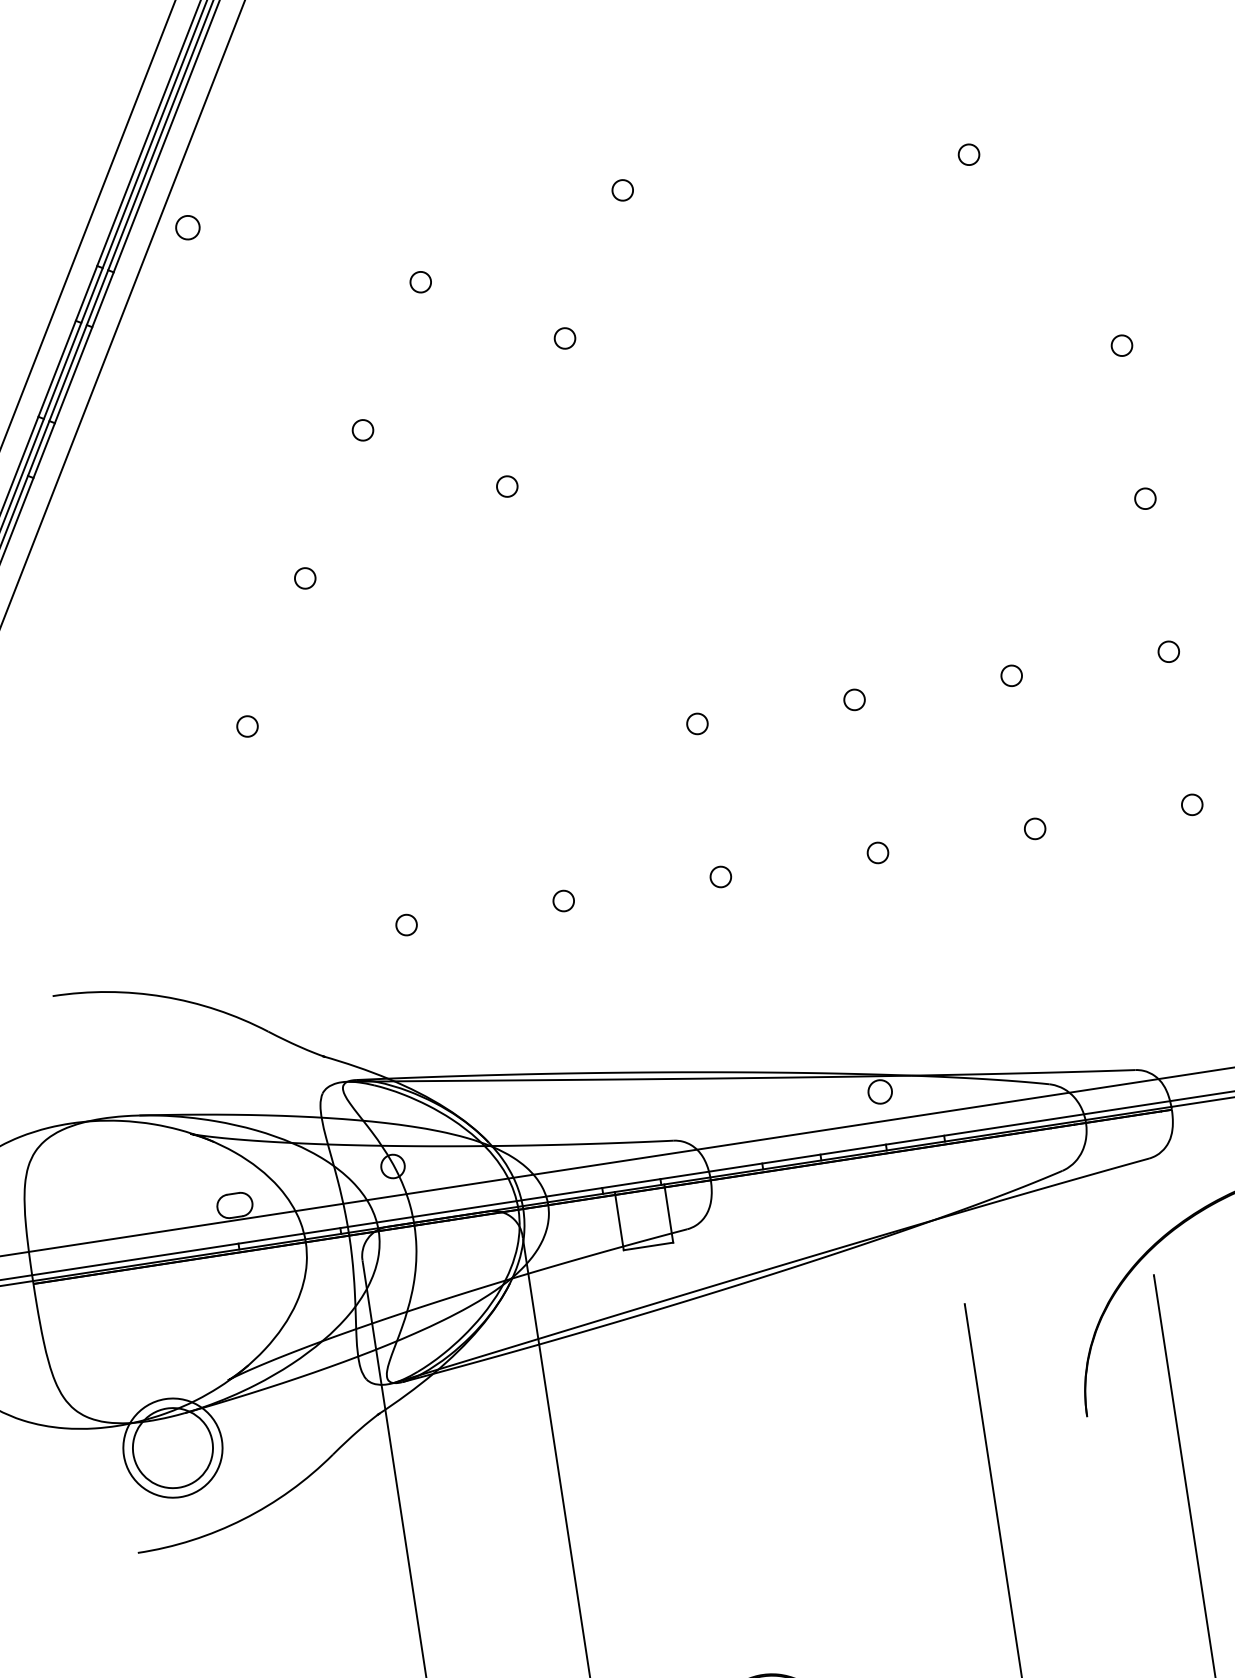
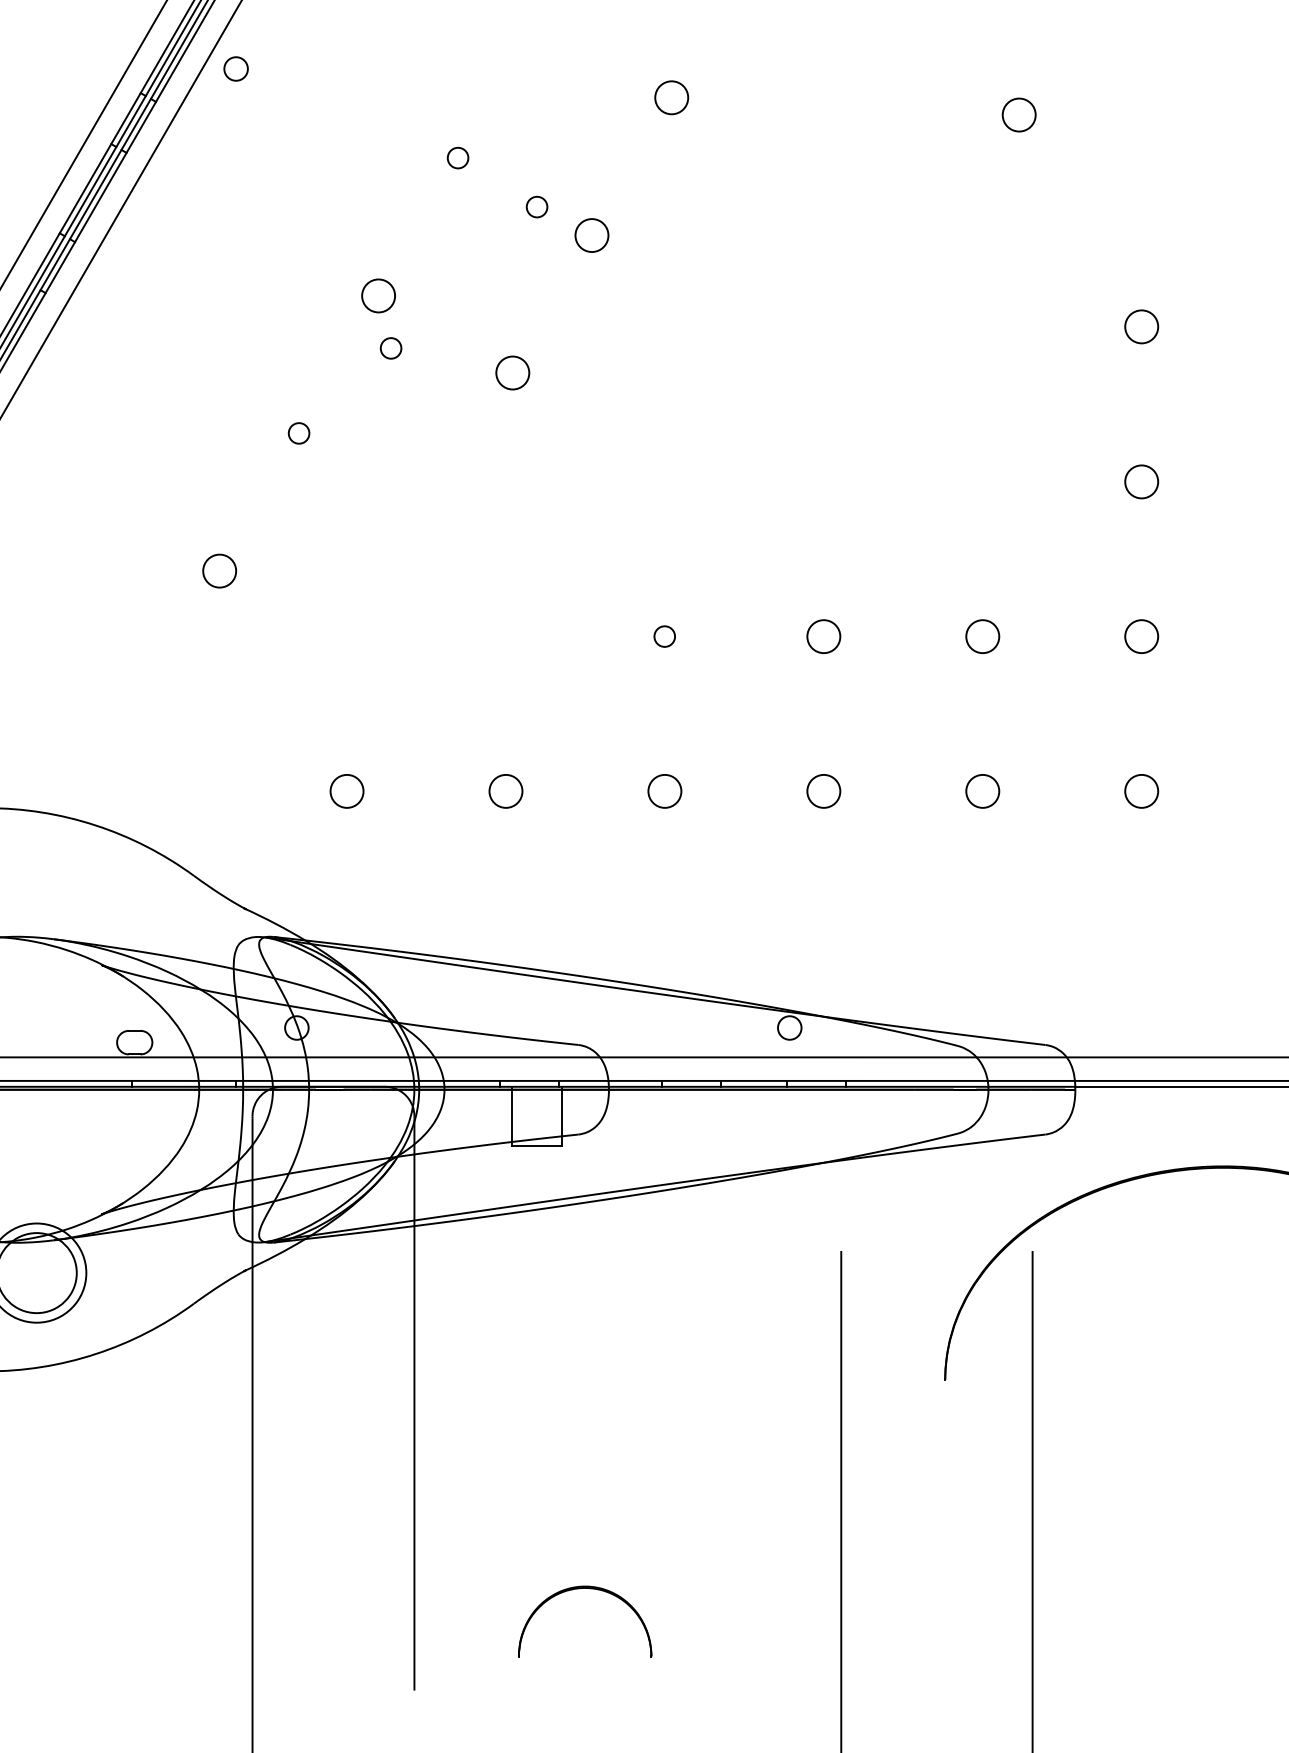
circle: (969, 154) -> (1019, 114), size x1.6
circle: (622, 190) -> (671, 97), size x1.6
circle: (505, 318) -> (536, 206), added
circle: (565, 338) -> (592, 235), size x1.6
circle: (1121, 345) -> (1141, 326), size x1.6
circle: (362, 430) -> (378, 295), size x1.6
circle: (382, 480) -> (390, 348), added
circle: (507, 486) -> (512, 373), size x1.6
circle: (1145, 498) -> (1141, 481), size x1.6
circle: (1168, 651) -> (1141, 636), size x1.6
circle: (1011, 675) -> (982, 636), size x1.6
circle: (854, 699) -> (823, 636), size x1.6
circle: (247, 725) -> (219, 570), size x1.6
circle: (1192, 804) -> (1141, 791), size x1.6
circle: (1034, 829) -> (982, 791), size x1.6
circle: (877, 853) -> (823, 791), size x1.6
circle: (720, 877) -> (664, 791), size x1.6
circle: (563, 901) -> (505, 791), size x1.6
circle: (406, 925) -> (346, 791), size x1.6

